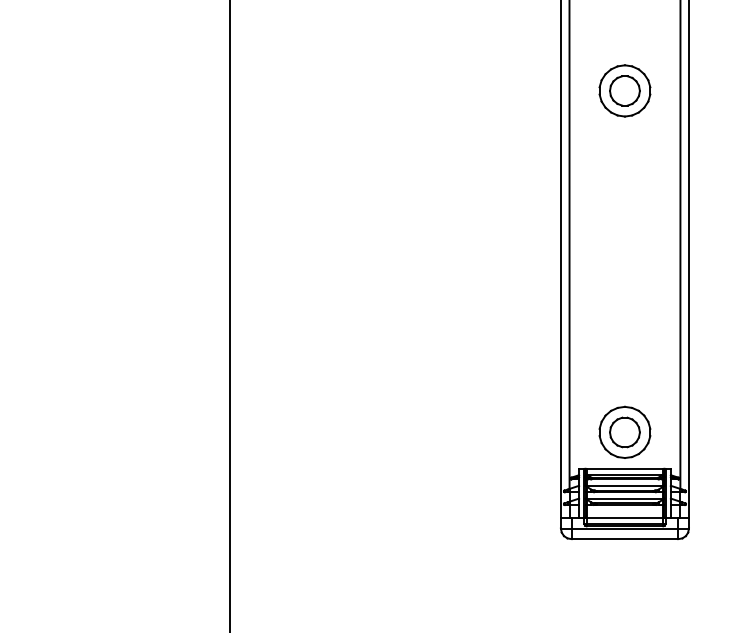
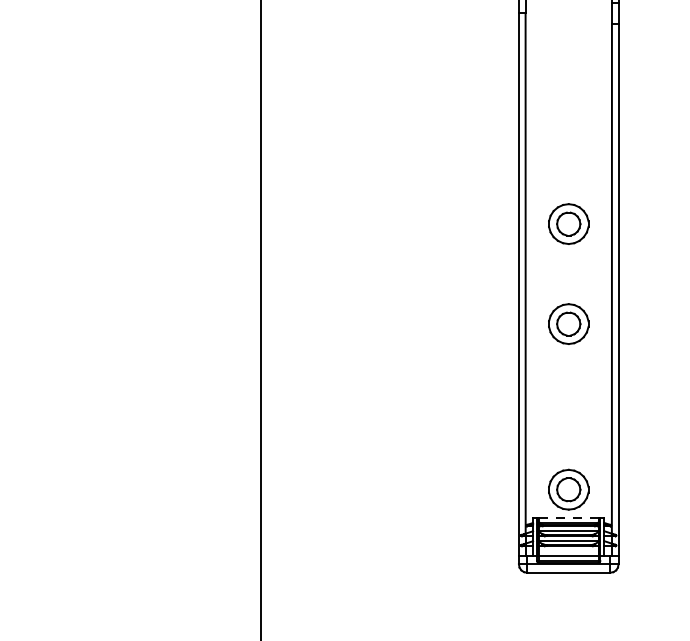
part: (624, 218) -> (568, 323), added
line: (624, 469) -> (568, 518), solid -> dashed

